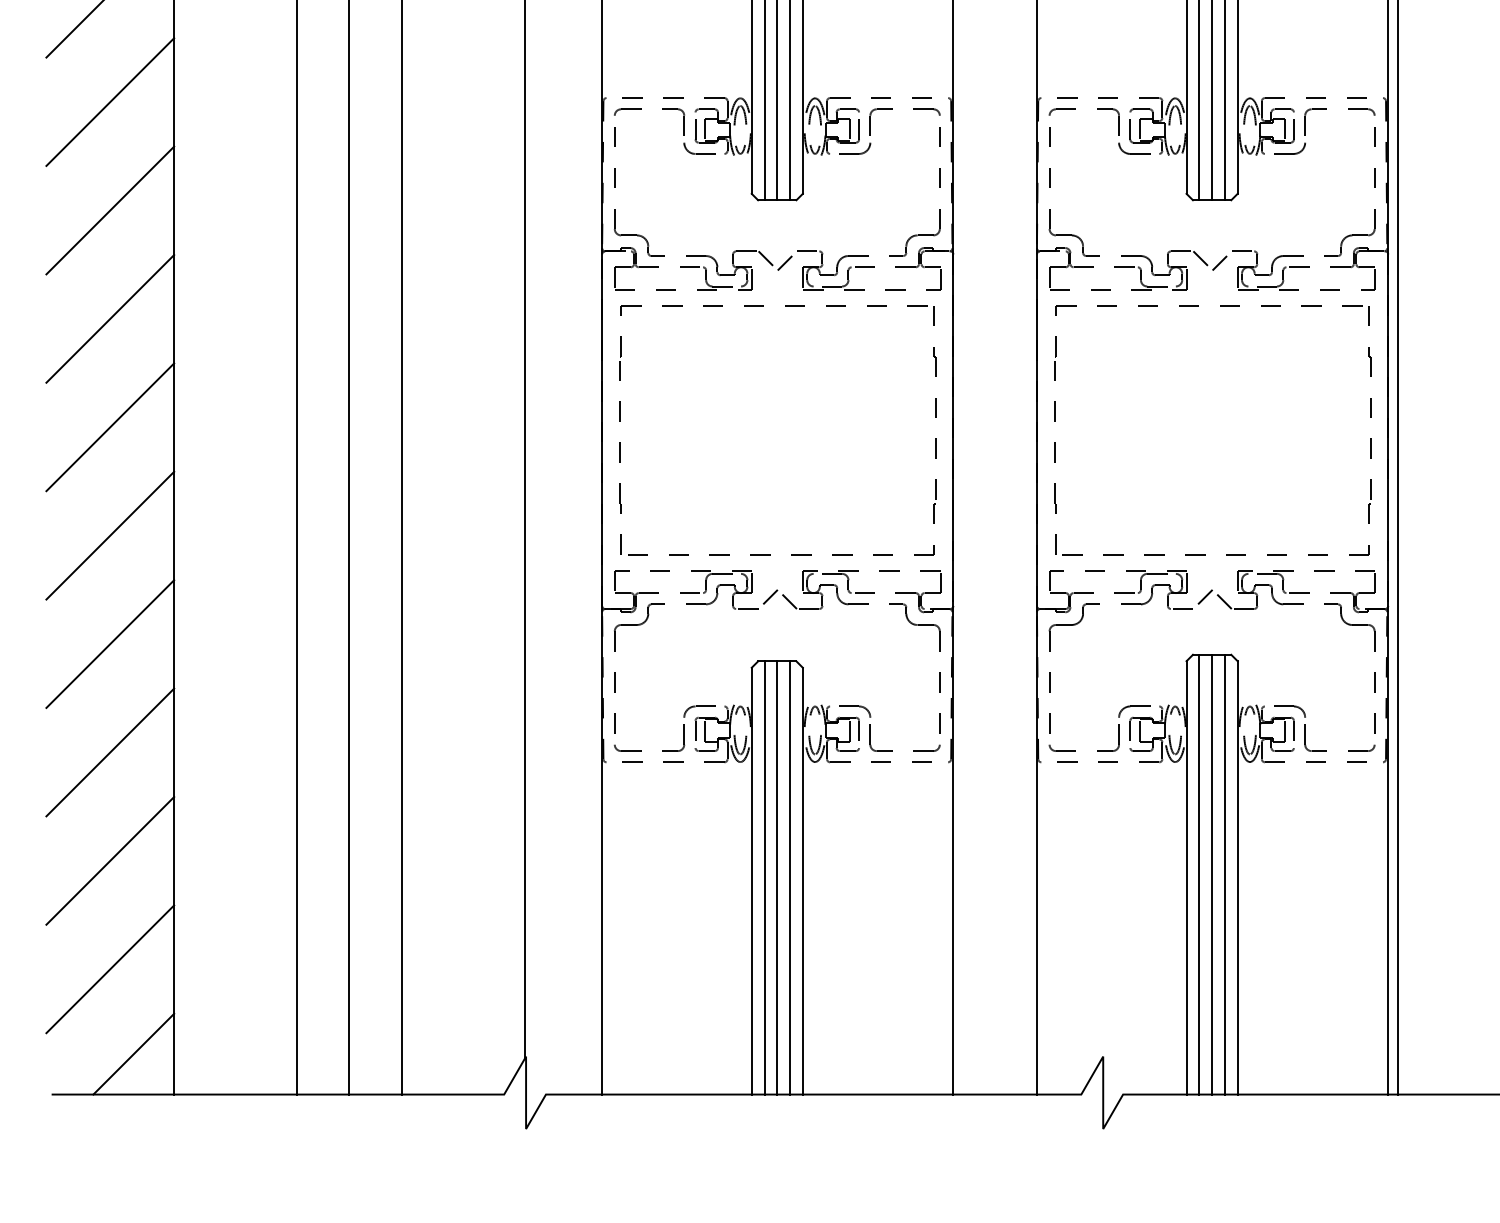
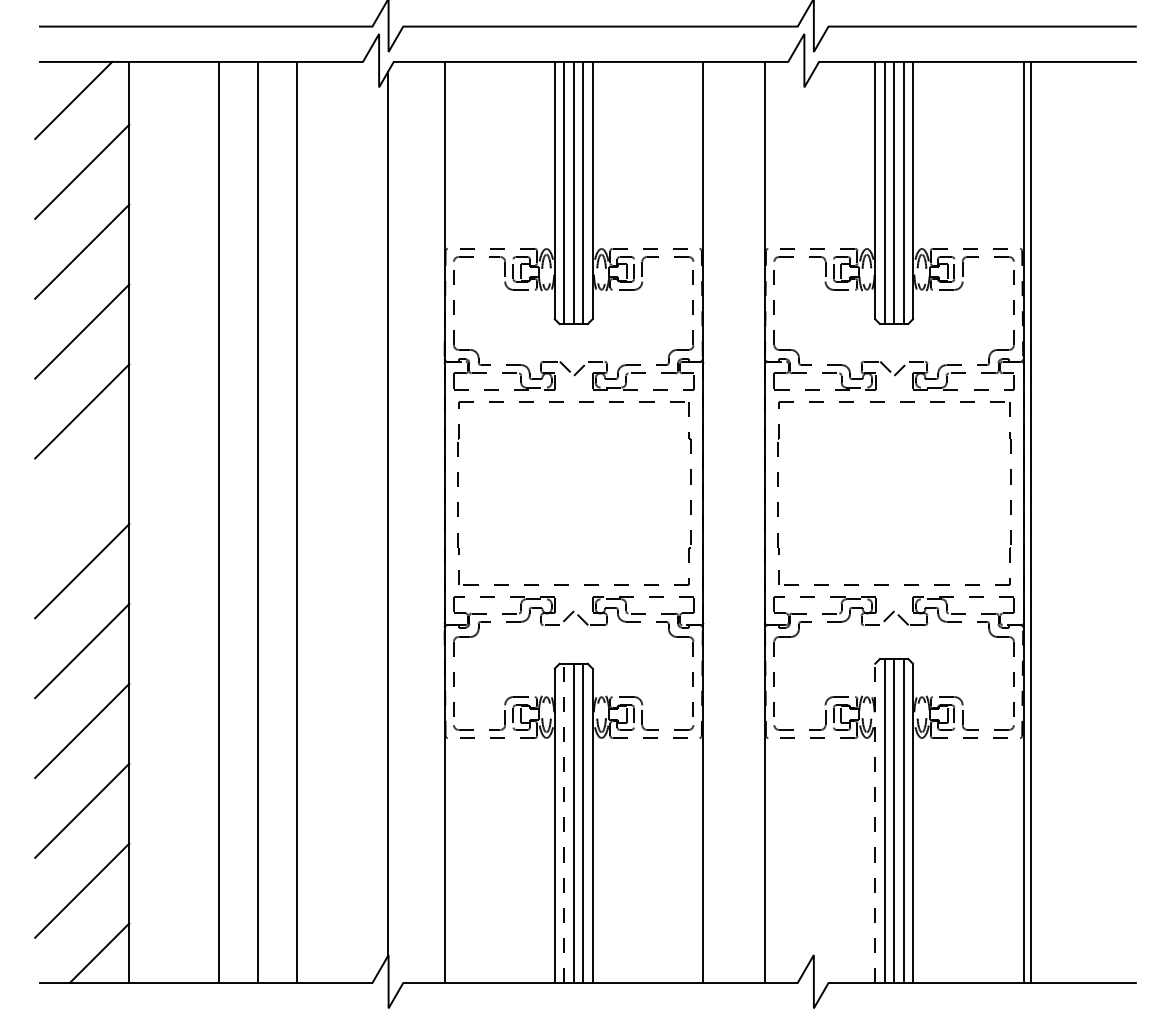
line: (110, 427) -> (82, 491), removed
line: (764, 878) -> (564, 823), solid -> dashed
line: (1186, 878) -> (875, 823), solid -> dashed

